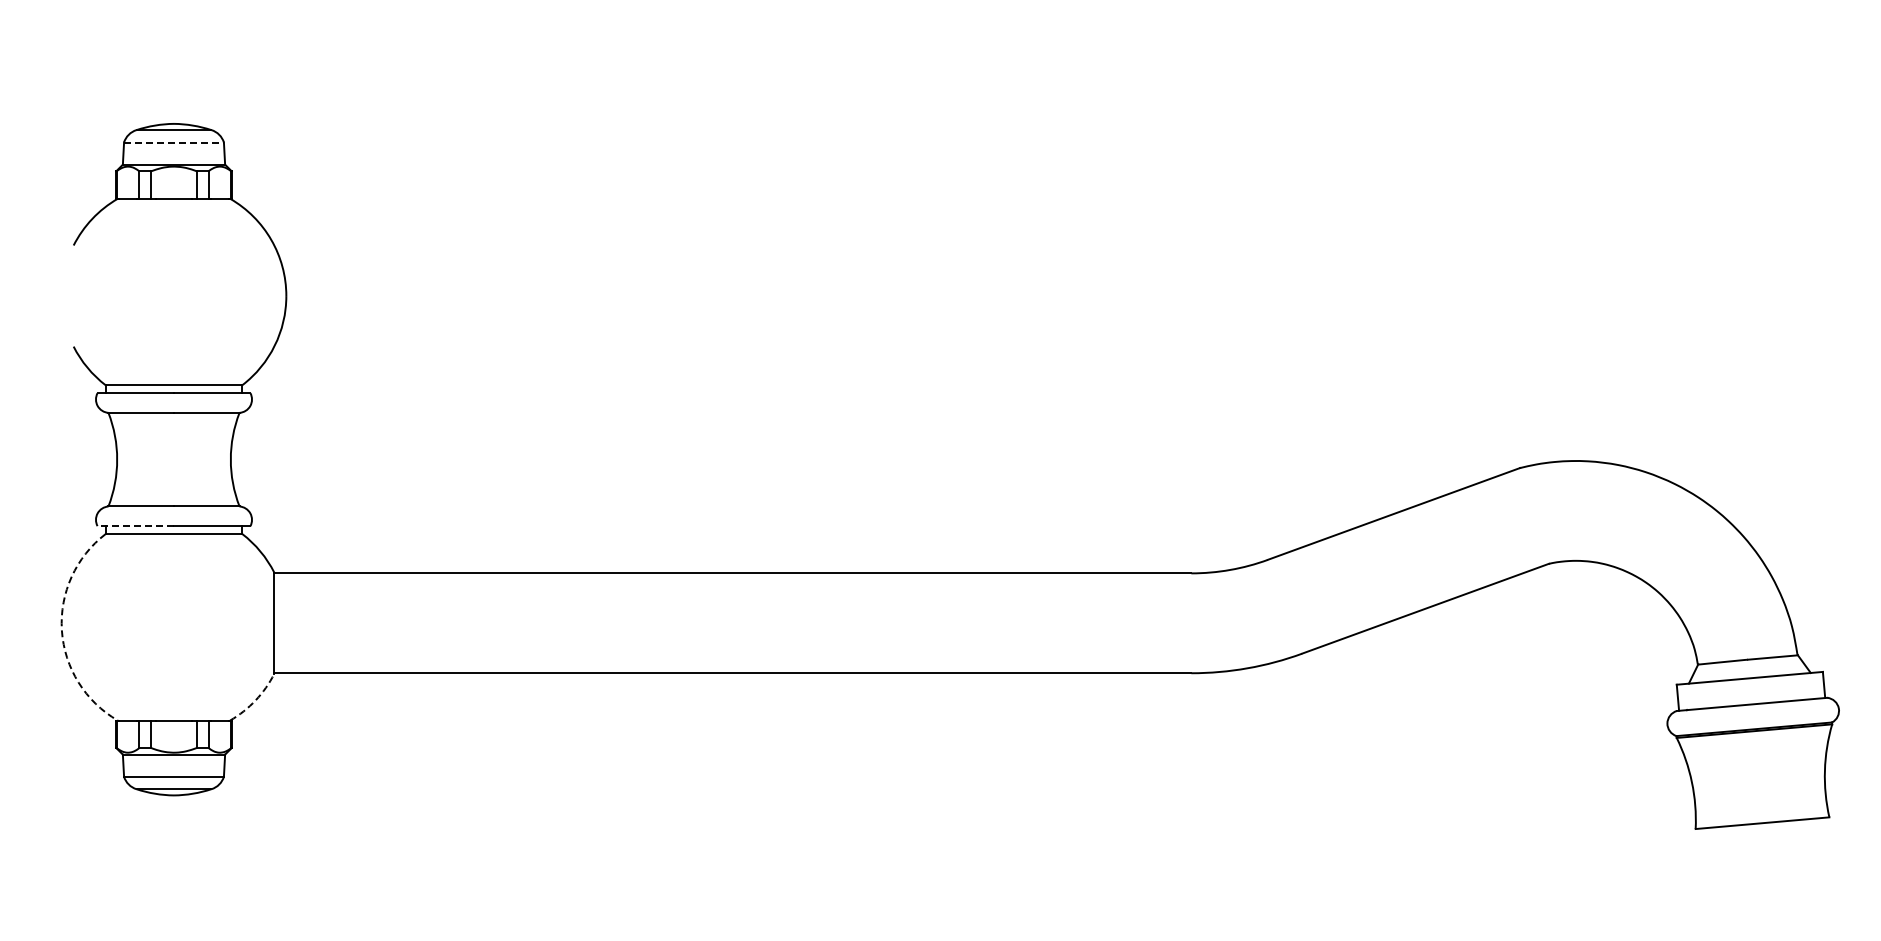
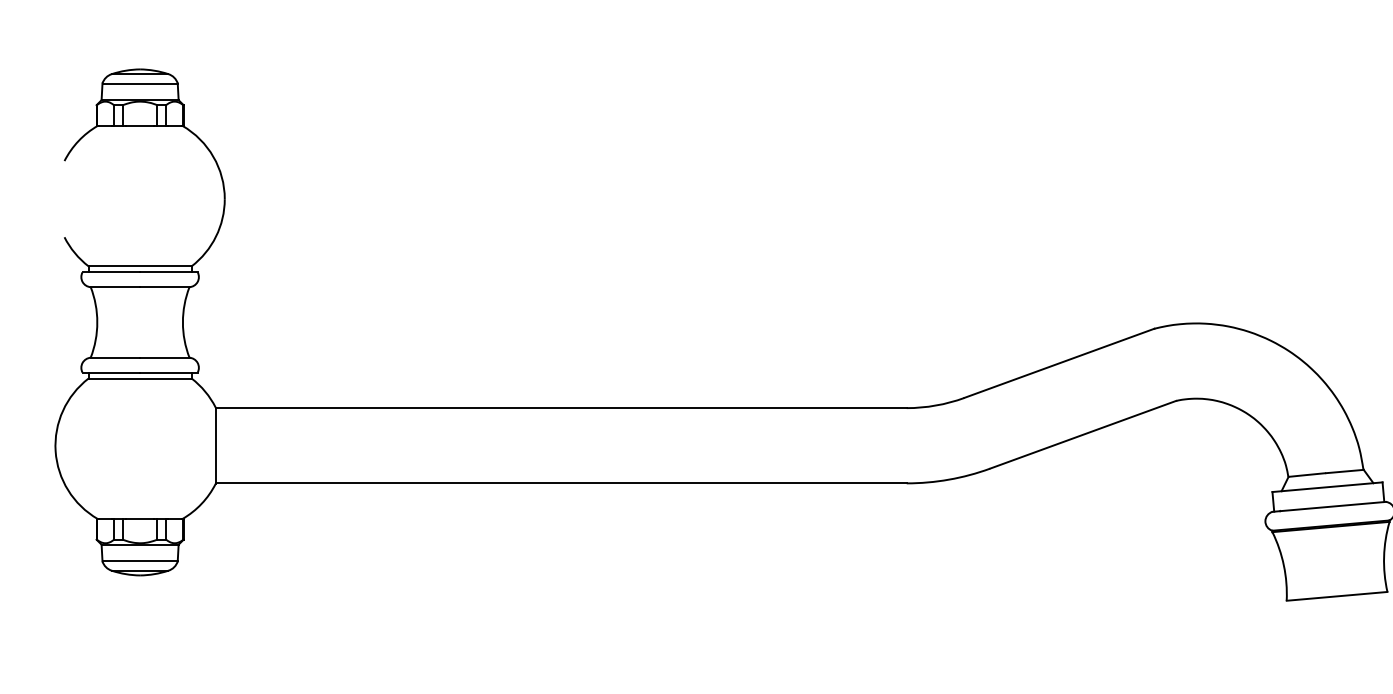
line: (174, 142) -> (140, 83), dashed -> solid
line: (135, 526) -> (111, 372), dashed -> solid
arc: (61, 630) -> (55, 451), dashed -> solid
arc: (255, 700) -> (201, 503), dashed -> solid

